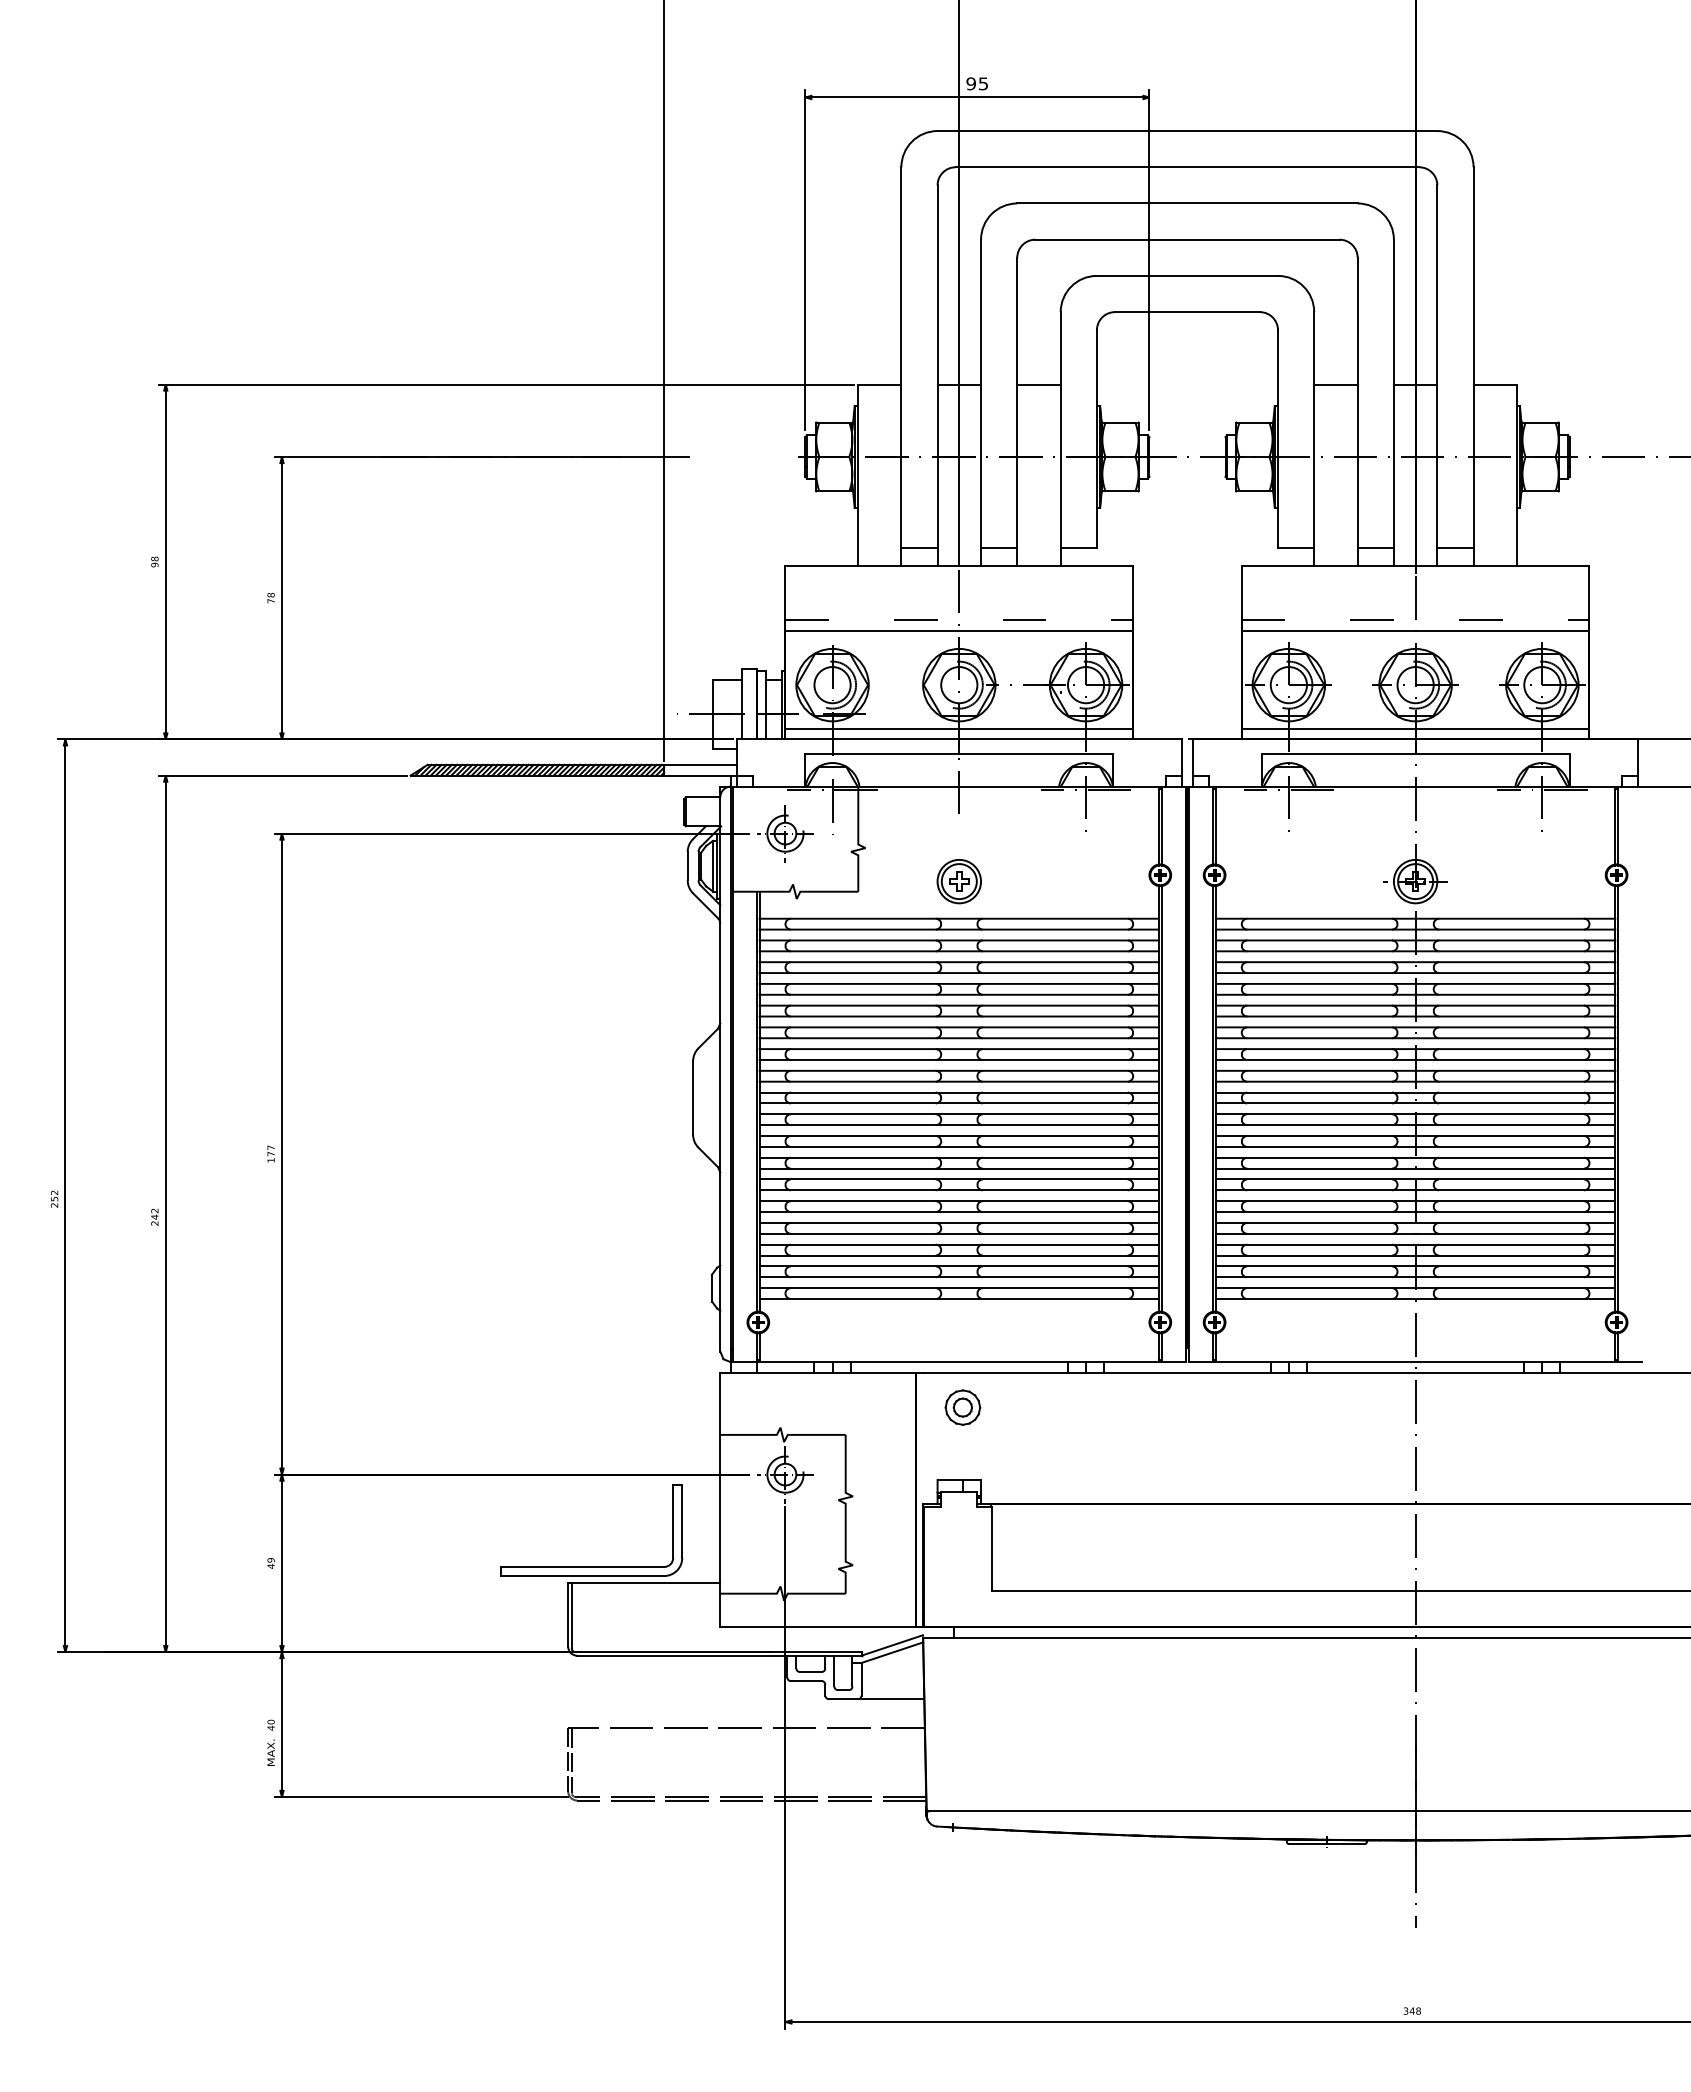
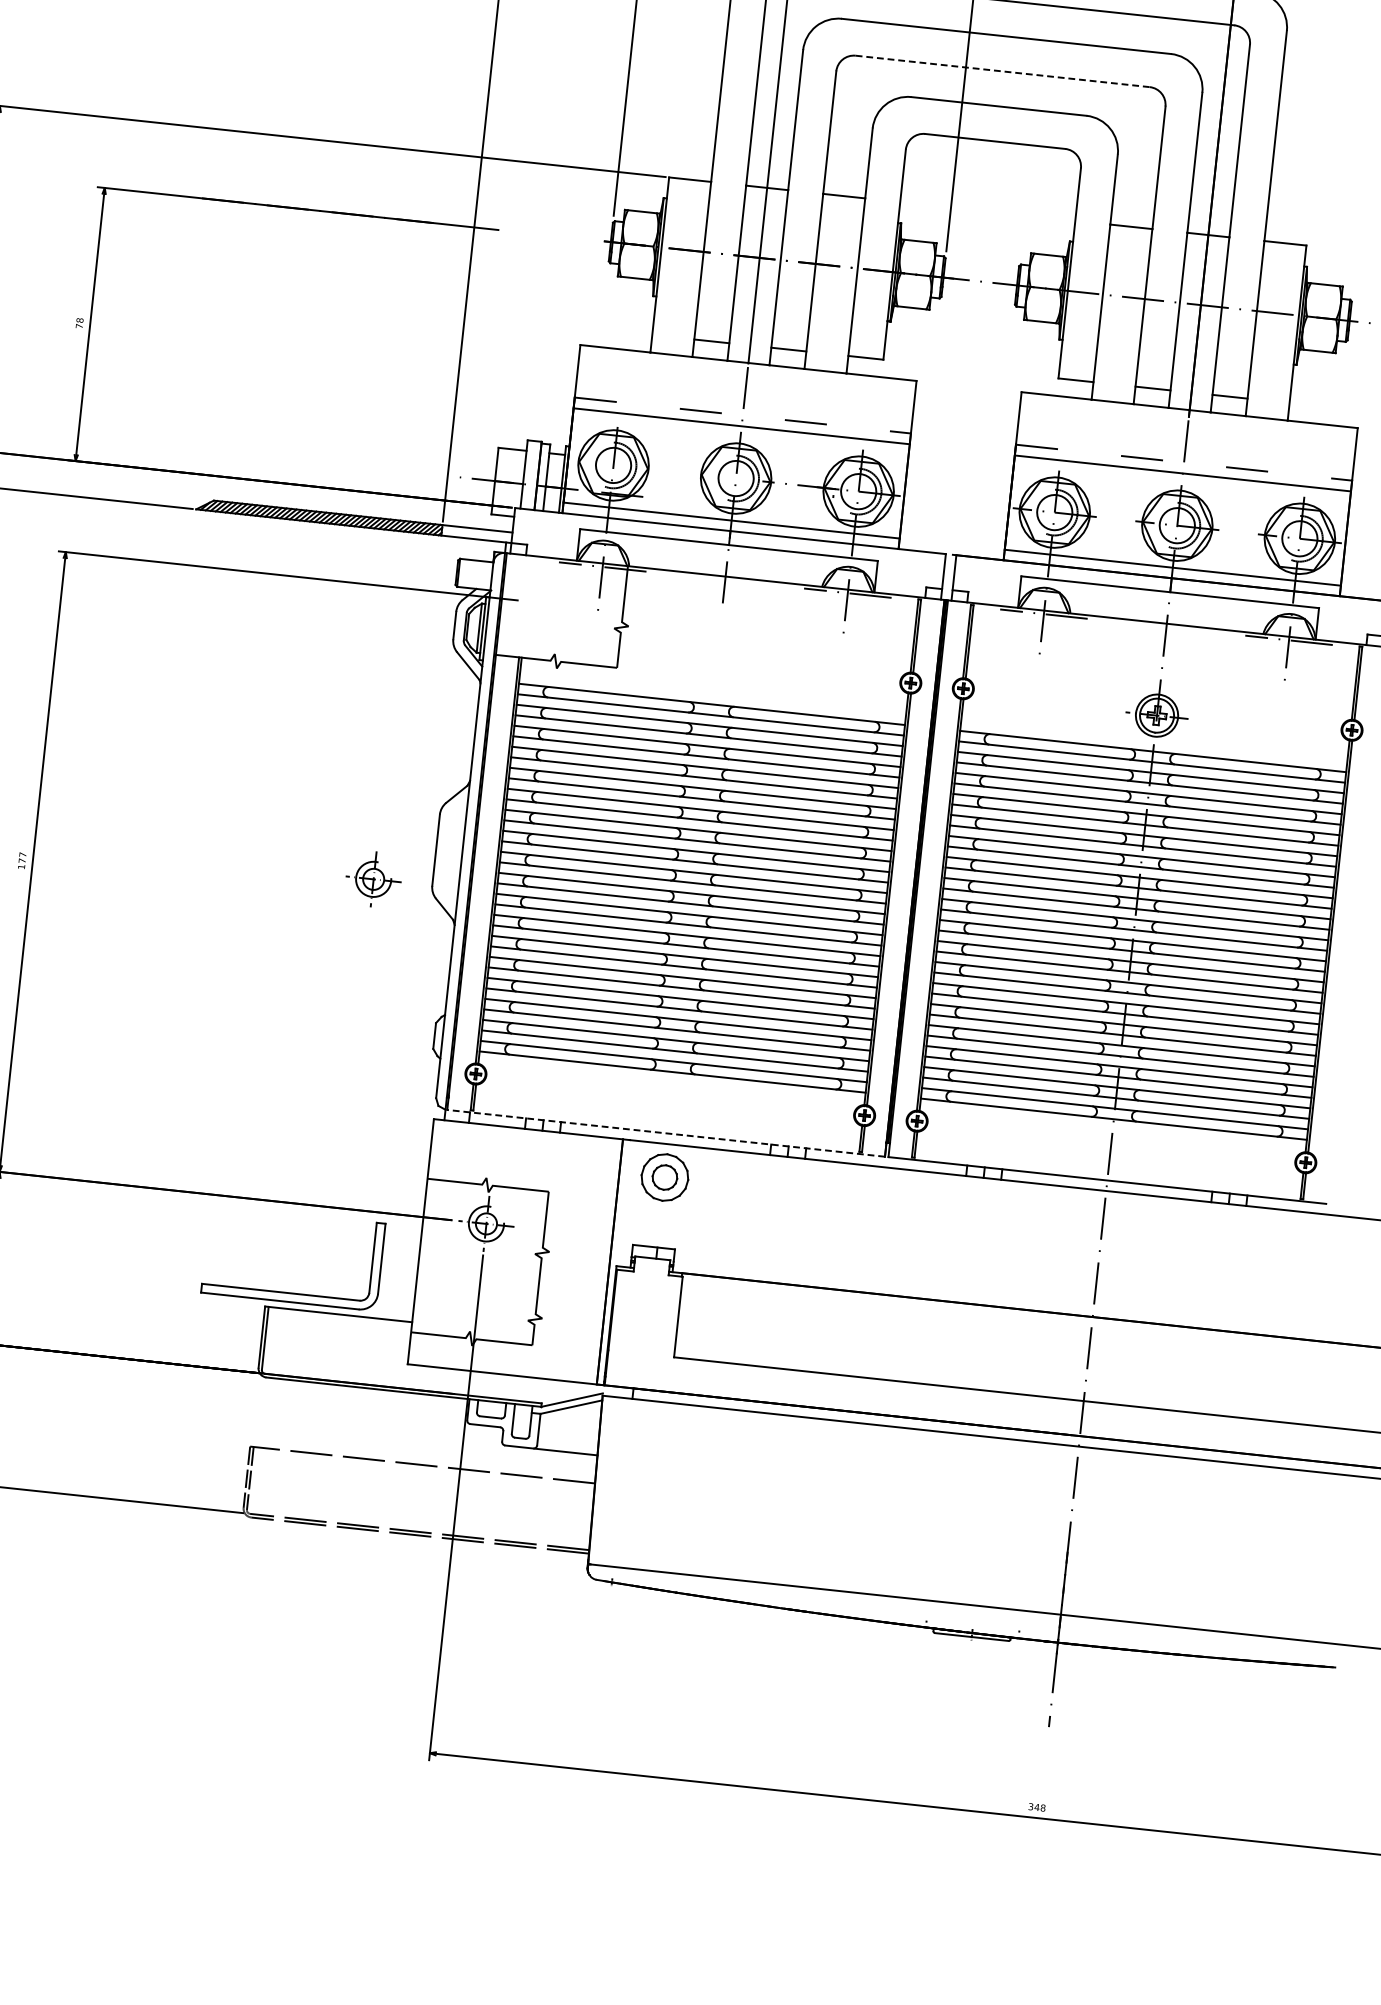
line: (1187, 239) -> (1002, 71), solid -> dashed
part: (785, 833) -> (373, 879), moved
part: (958, 881) -> (715, 668), removed
line: (958, 1362) -> (665, 1133), solid -> dashed
part: (962, 1407) -> (664, 1177), size x1.4

